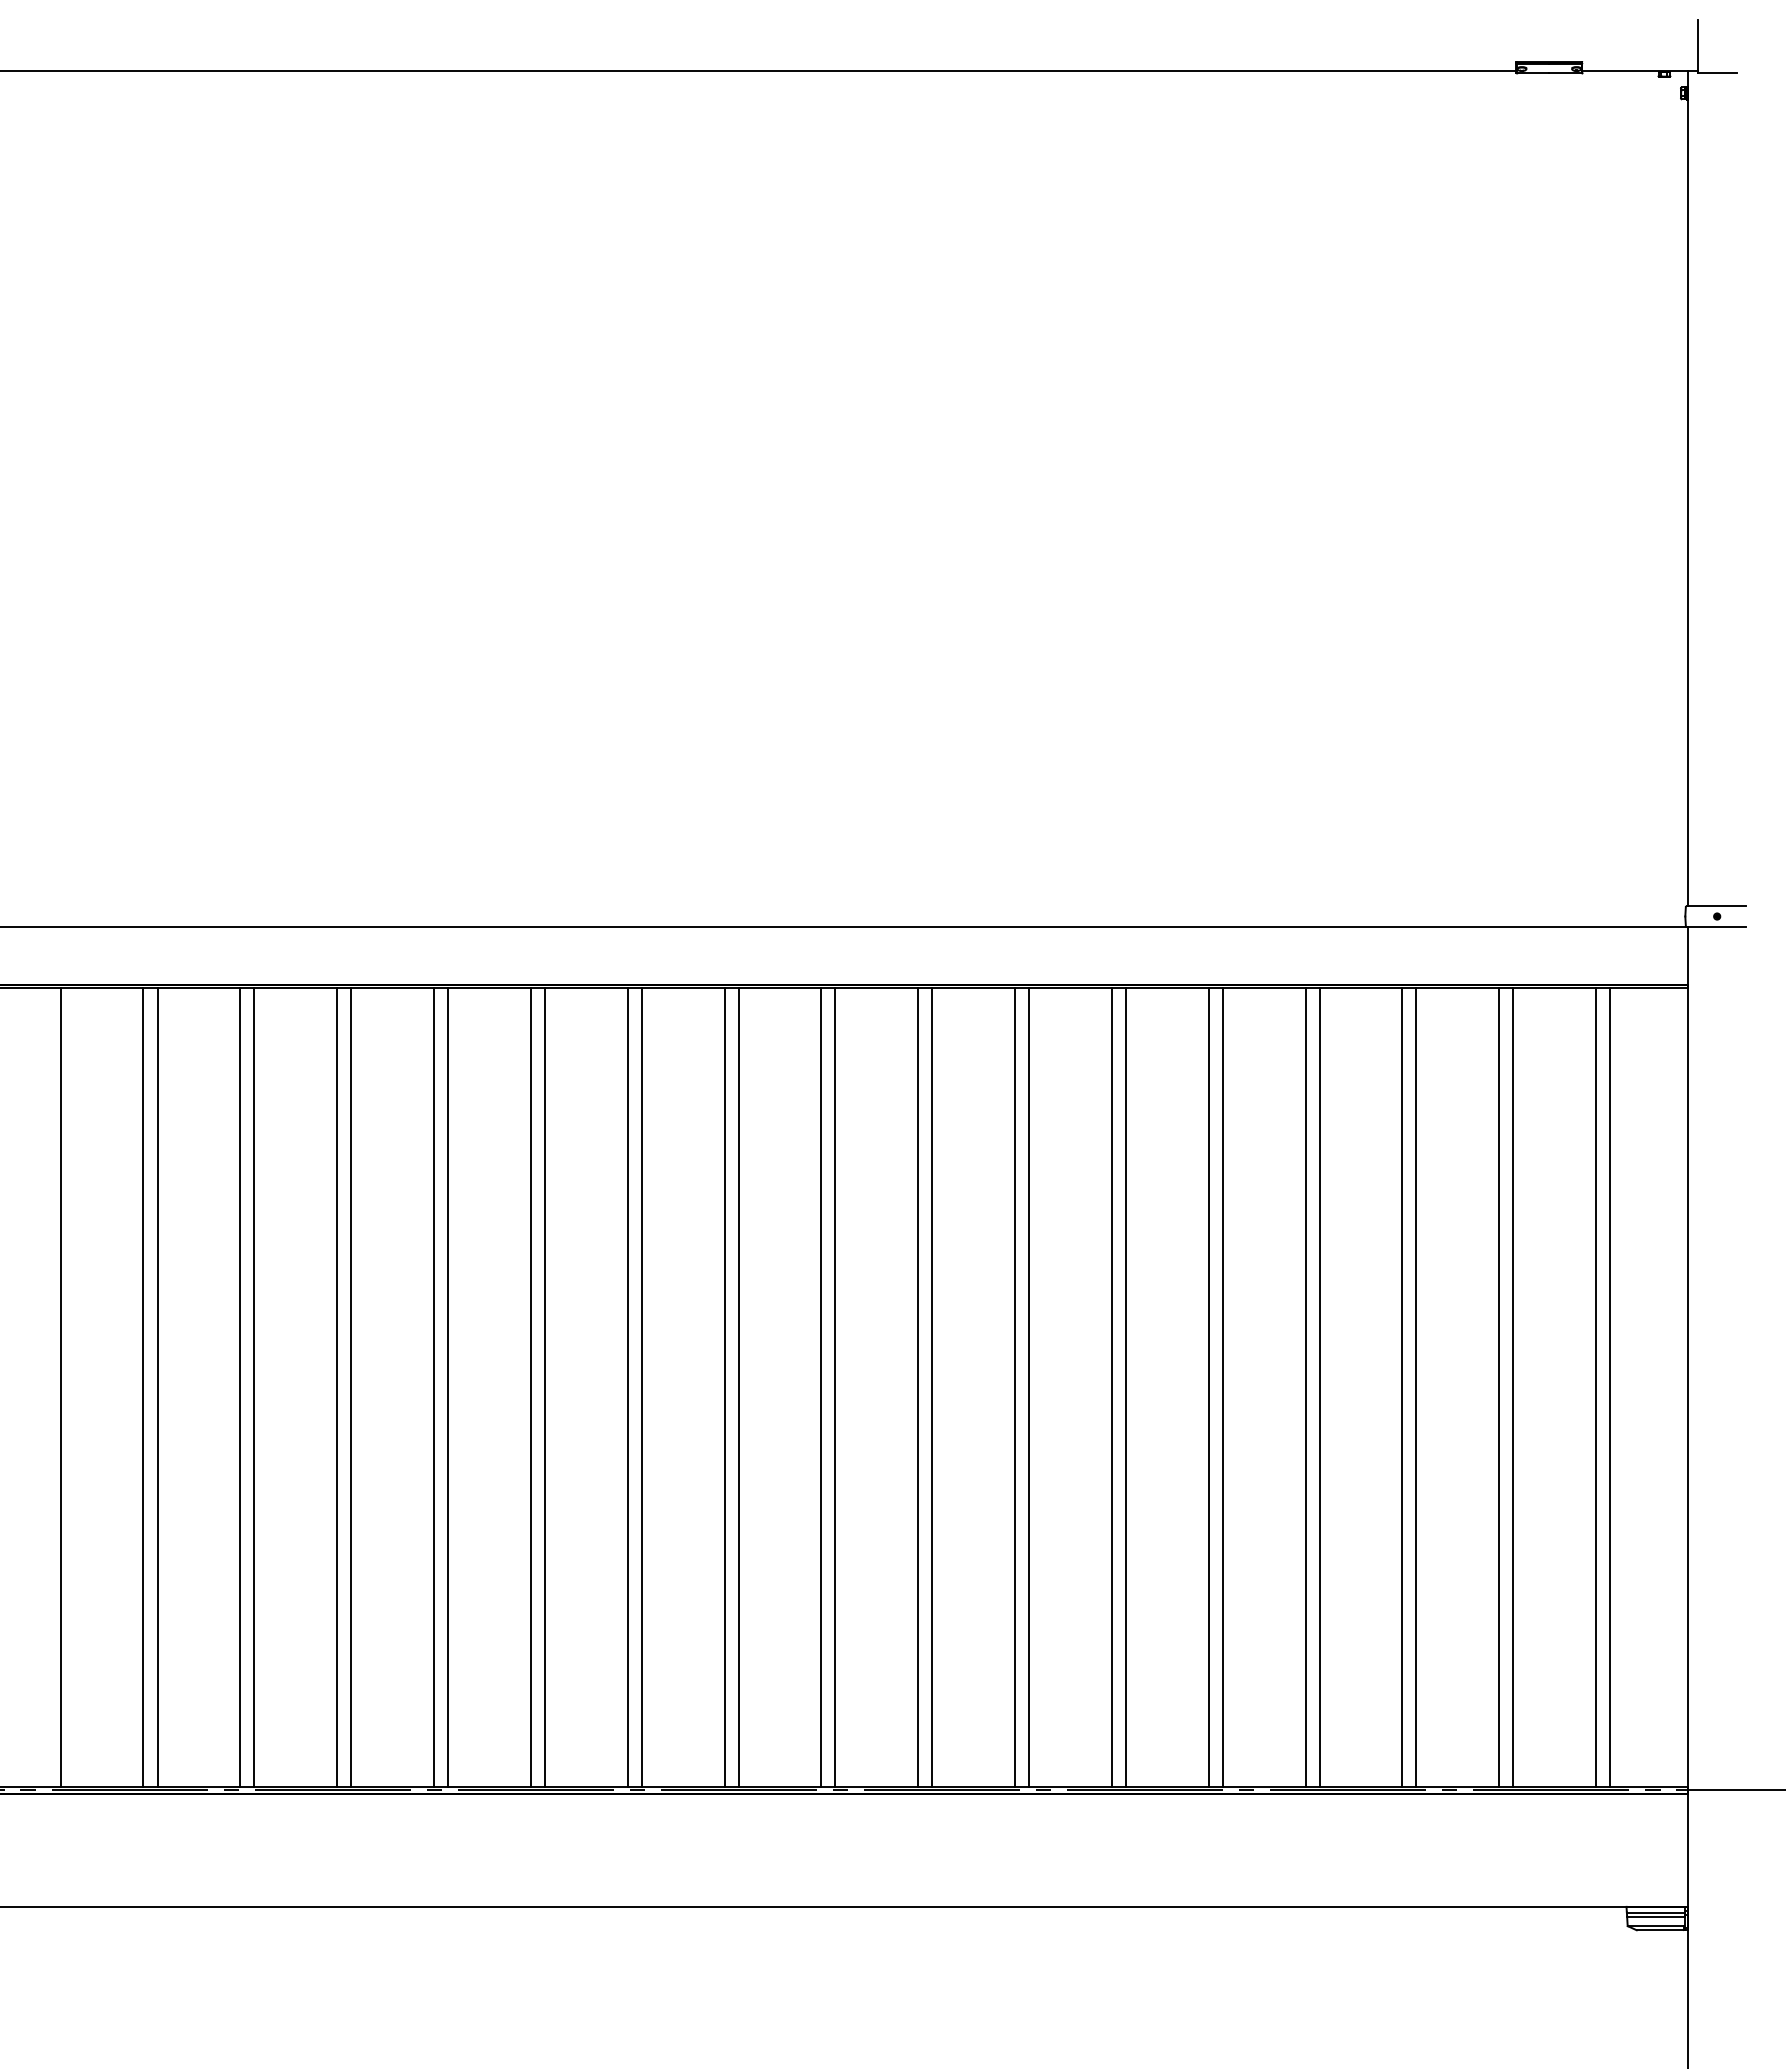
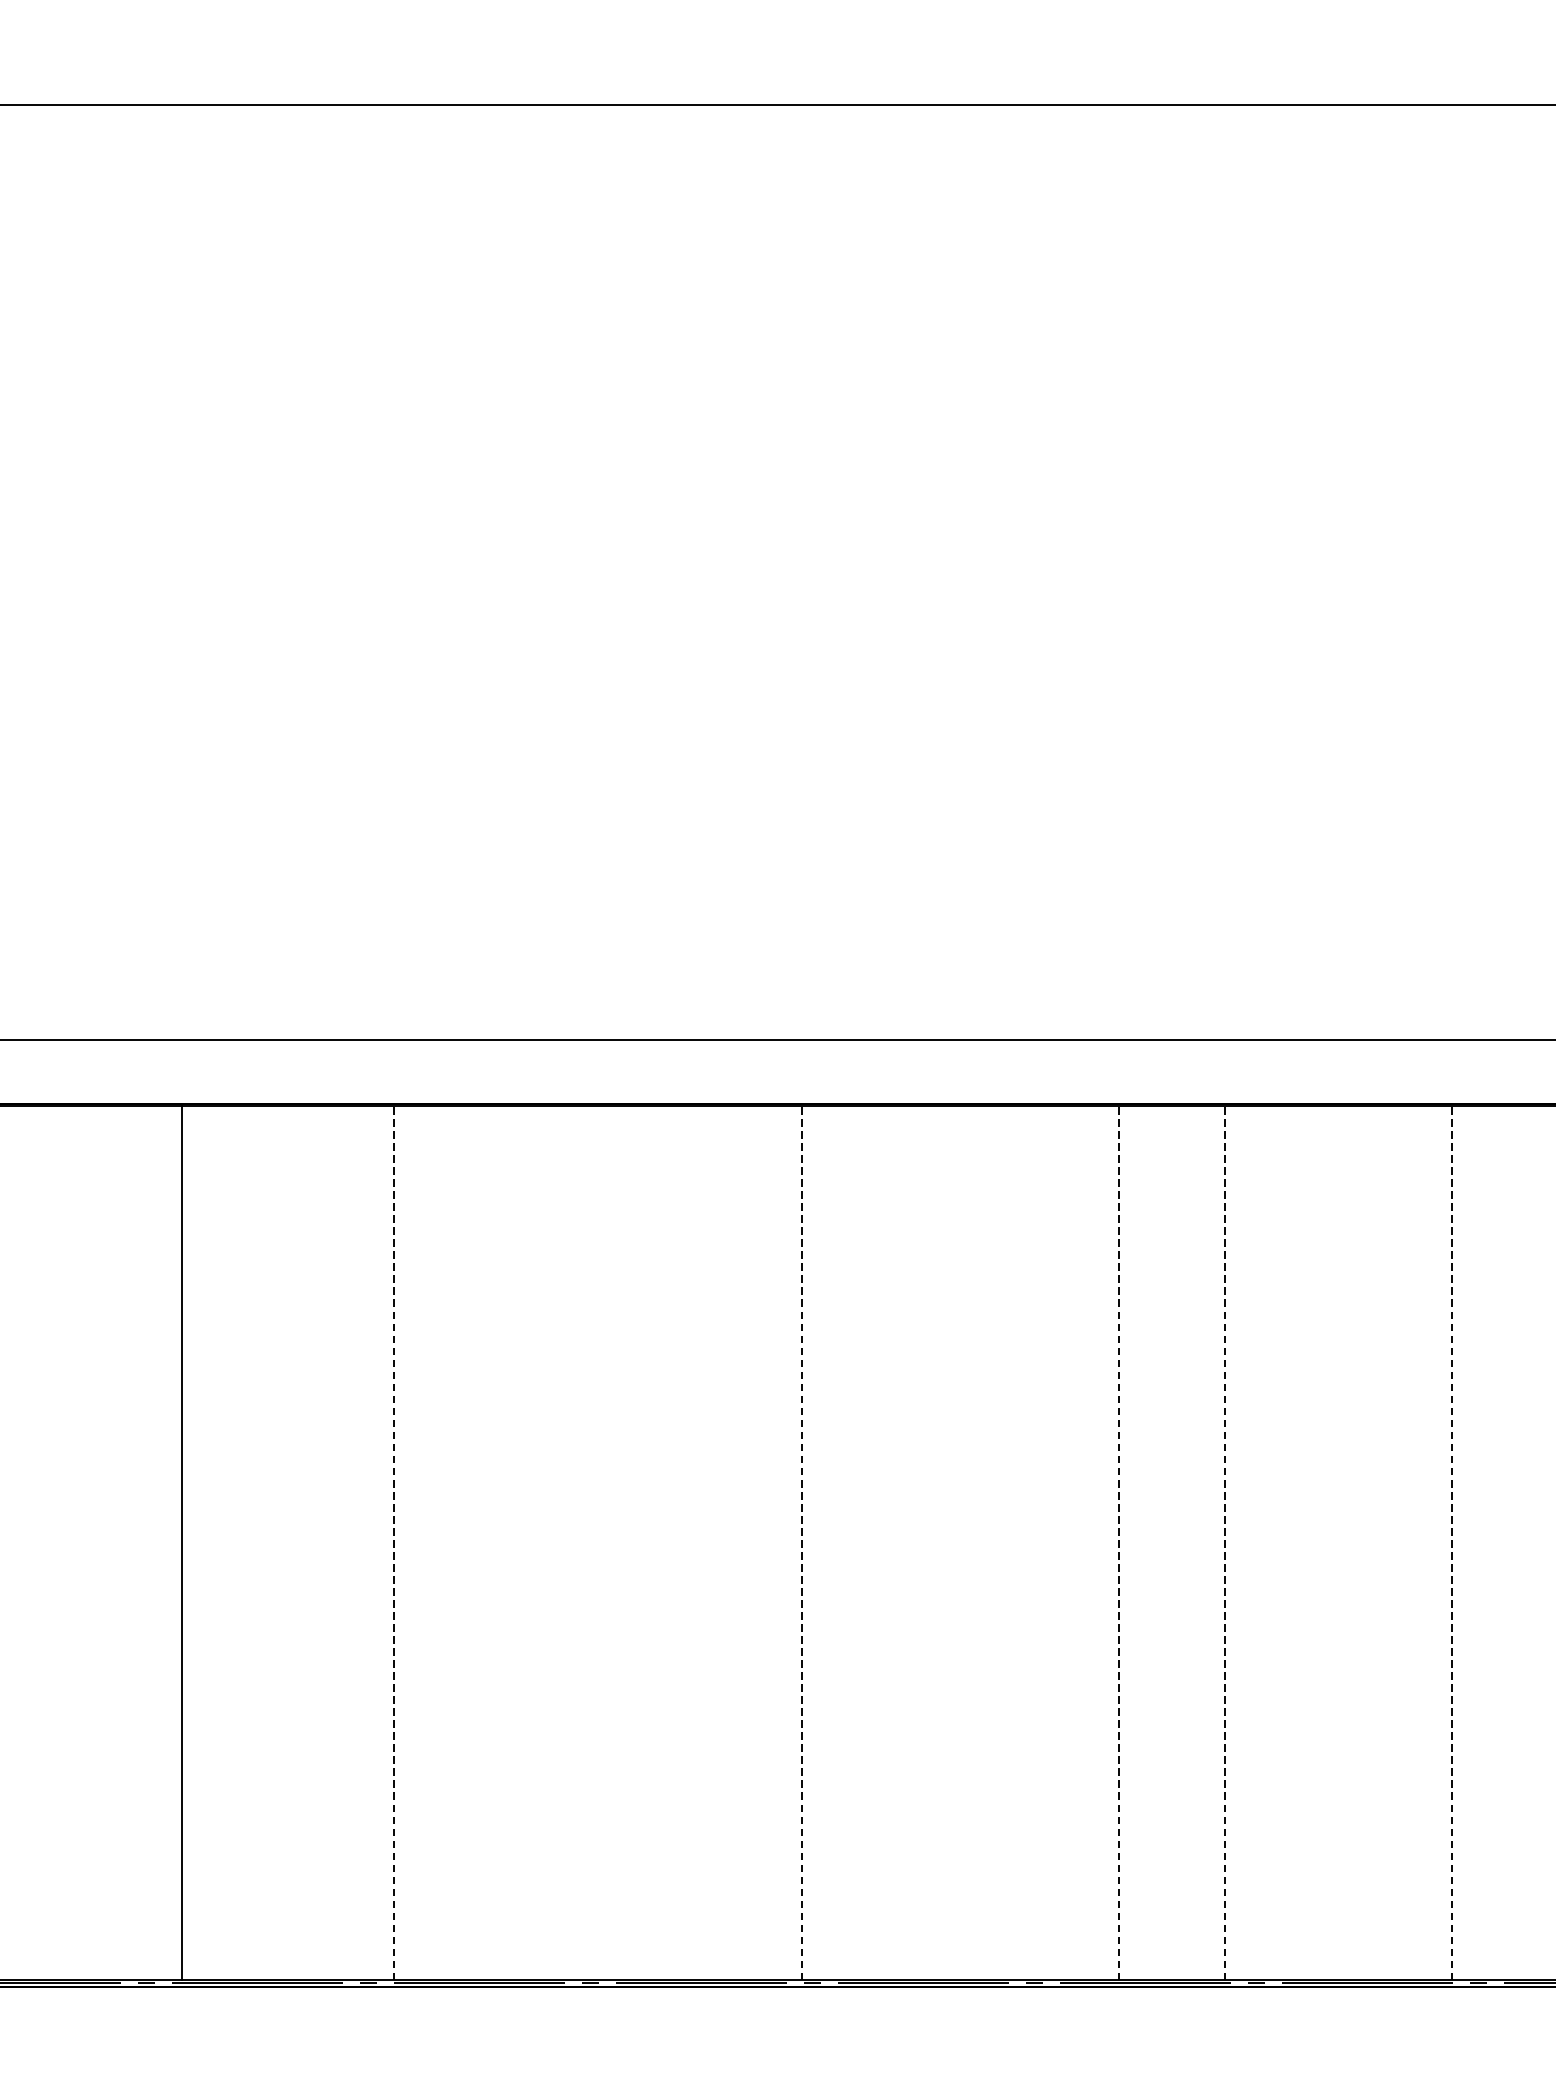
line: (143, 1387) -> (272, 1543), removed
line: (157, 1387) -> (287, 1543), removed
line: (240, 1387) -> (378, 1543), removed
line: (254, 1387) -> (393, 1543), solid -> dashed
line: (337, 1387) -> (484, 1543), removed
line: (351, 1387) -> (499, 1543), removed
line: (433, 1387) -> (589, 1543), removed
line: (448, 1387) -> (605, 1543), removed
line: (530, 1387) -> (695, 1543), removed
line: (544, 1387) -> (710, 1543), removed
line: (627, 1387) -> (801, 1543), solid -> dashed
line: (641, 1387) -> (816, 1543), removed
line: (724, 1387) -> (907, 1543), removed
line: (738, 1387) -> (922, 1543), removed
line: (821, 1387) -> (1013, 1543), removed
line: (835, 1387) -> (1028, 1543), removed
line: (918, 1387) -> (1119, 1543), solid -> dashed
line: (932, 1387) -> (1134, 1543), removed
line: (1015, 1387) -> (1225, 1543), solid -> dashed
line: (1029, 1387) -> (1240, 1543), removed
line: (1111, 1387) -> (1330, 1543), removed
line: (1125, 1387) -> (1345, 1543), removed
line: (1208, 1387) -> (1436, 1543), removed
line: (1222, 1387) -> (1451, 1543), solid -> dashed
line: (1305, 1387) -> (1542, 1543), removed

